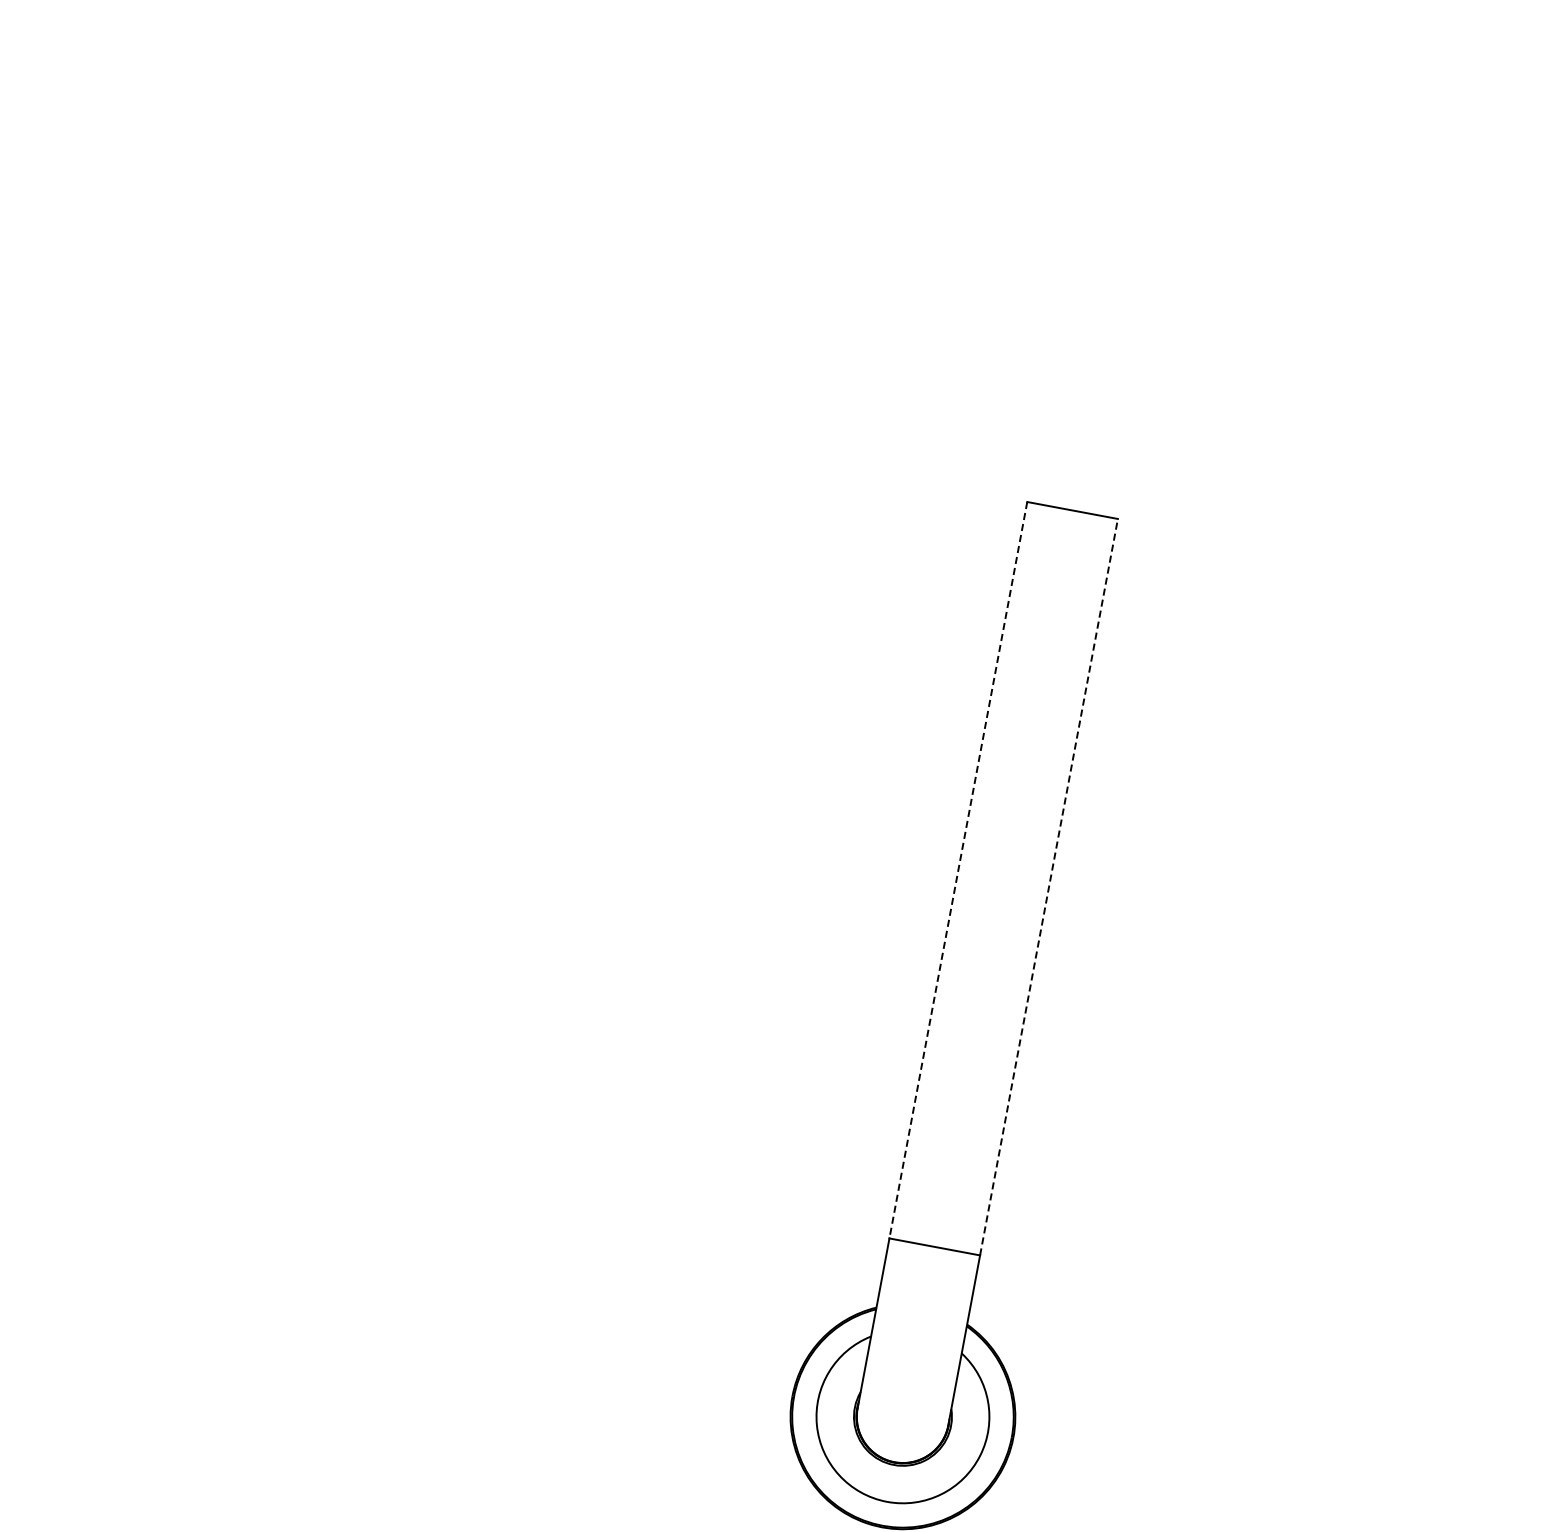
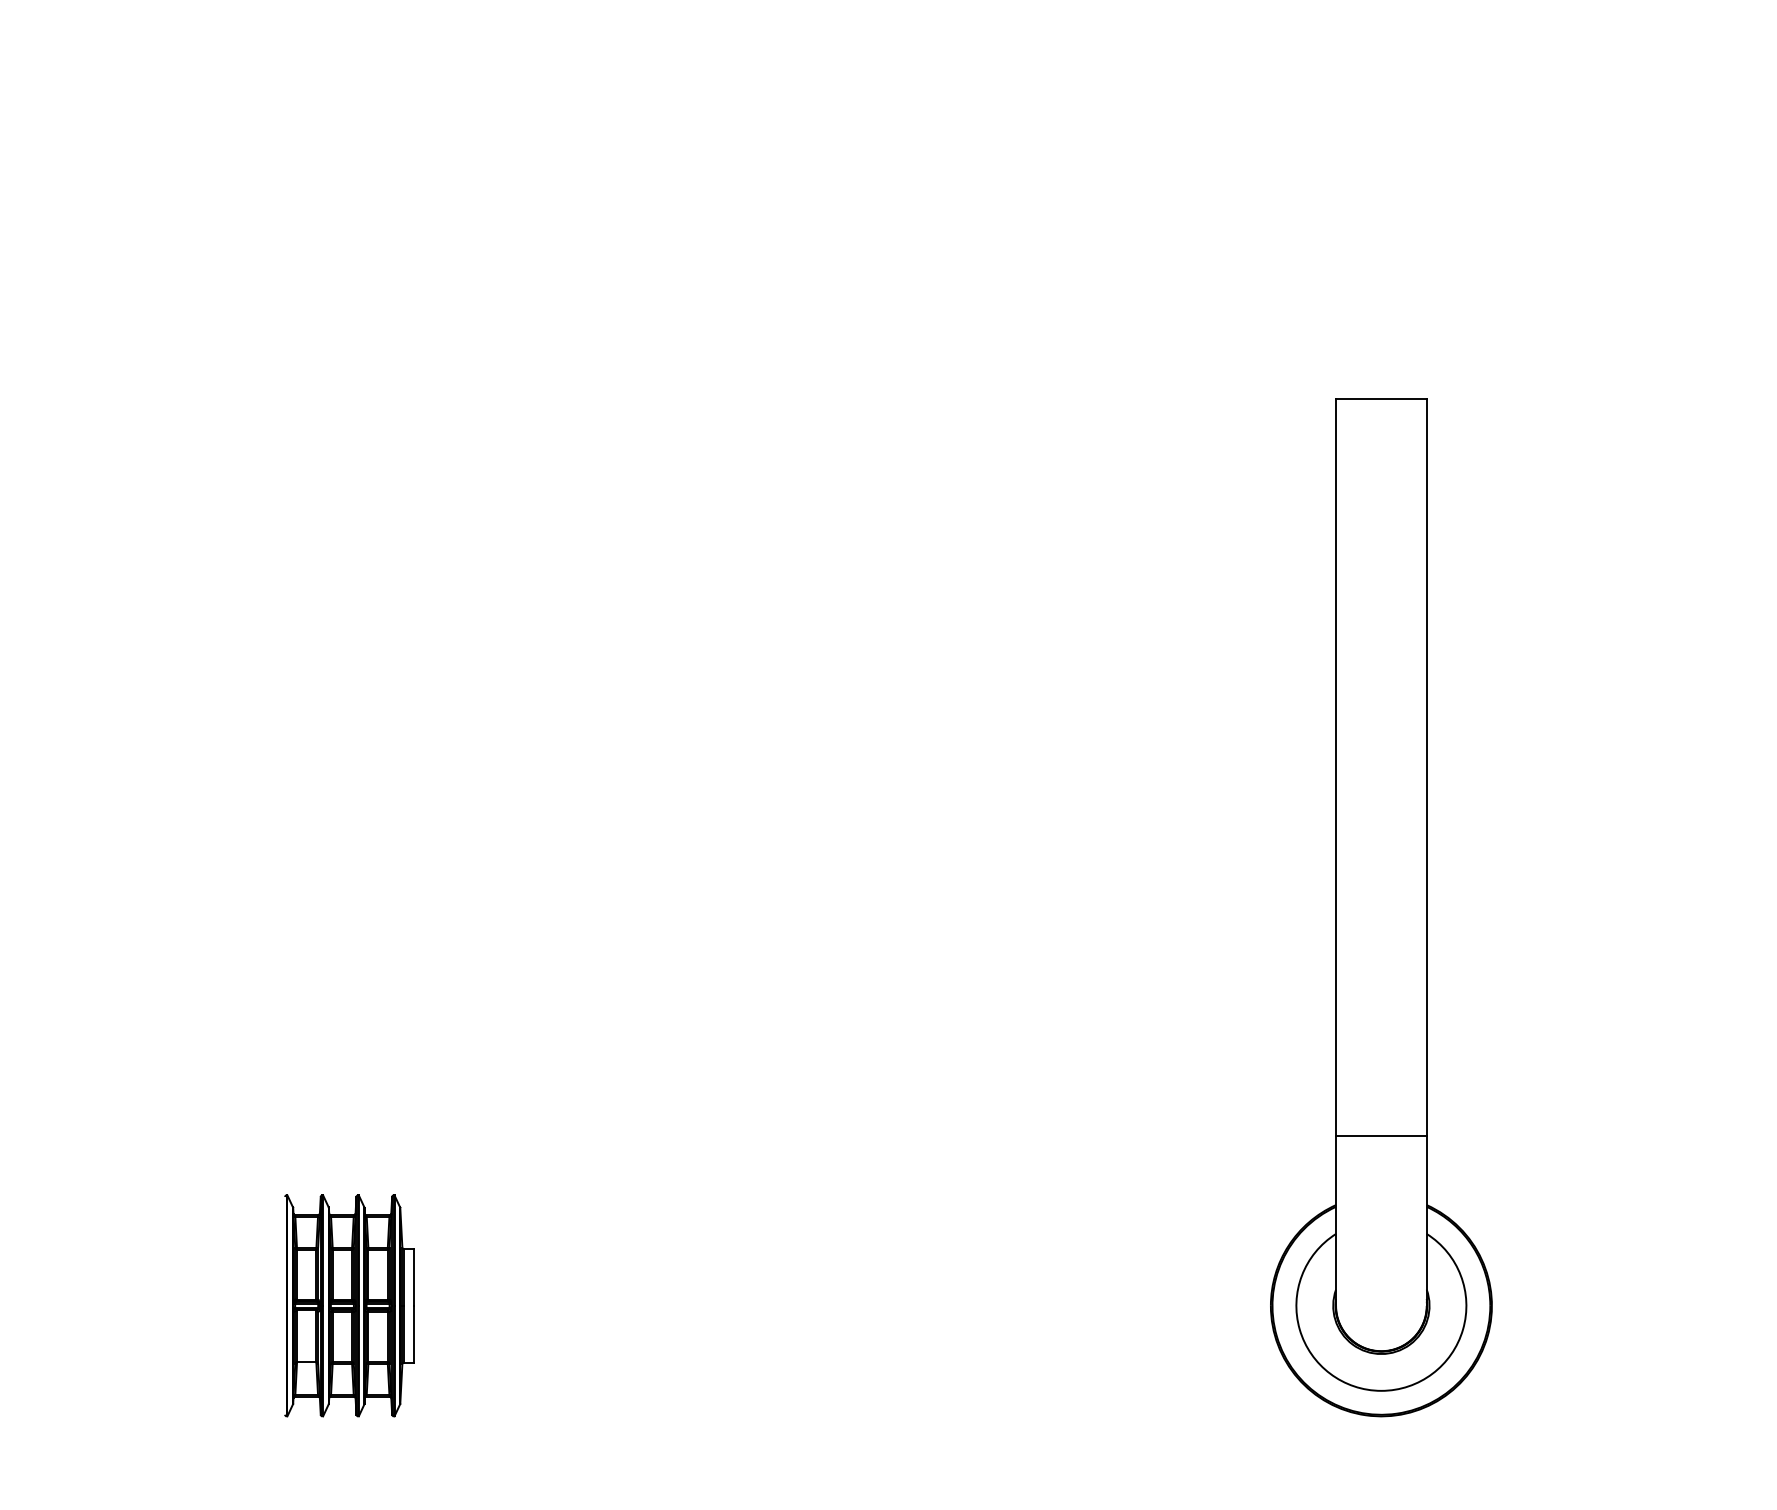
line: (958, 871) -> (1336, 768), dashed -> solid
line: (1048, 887) -> (1426, 767), dashed -> solid

